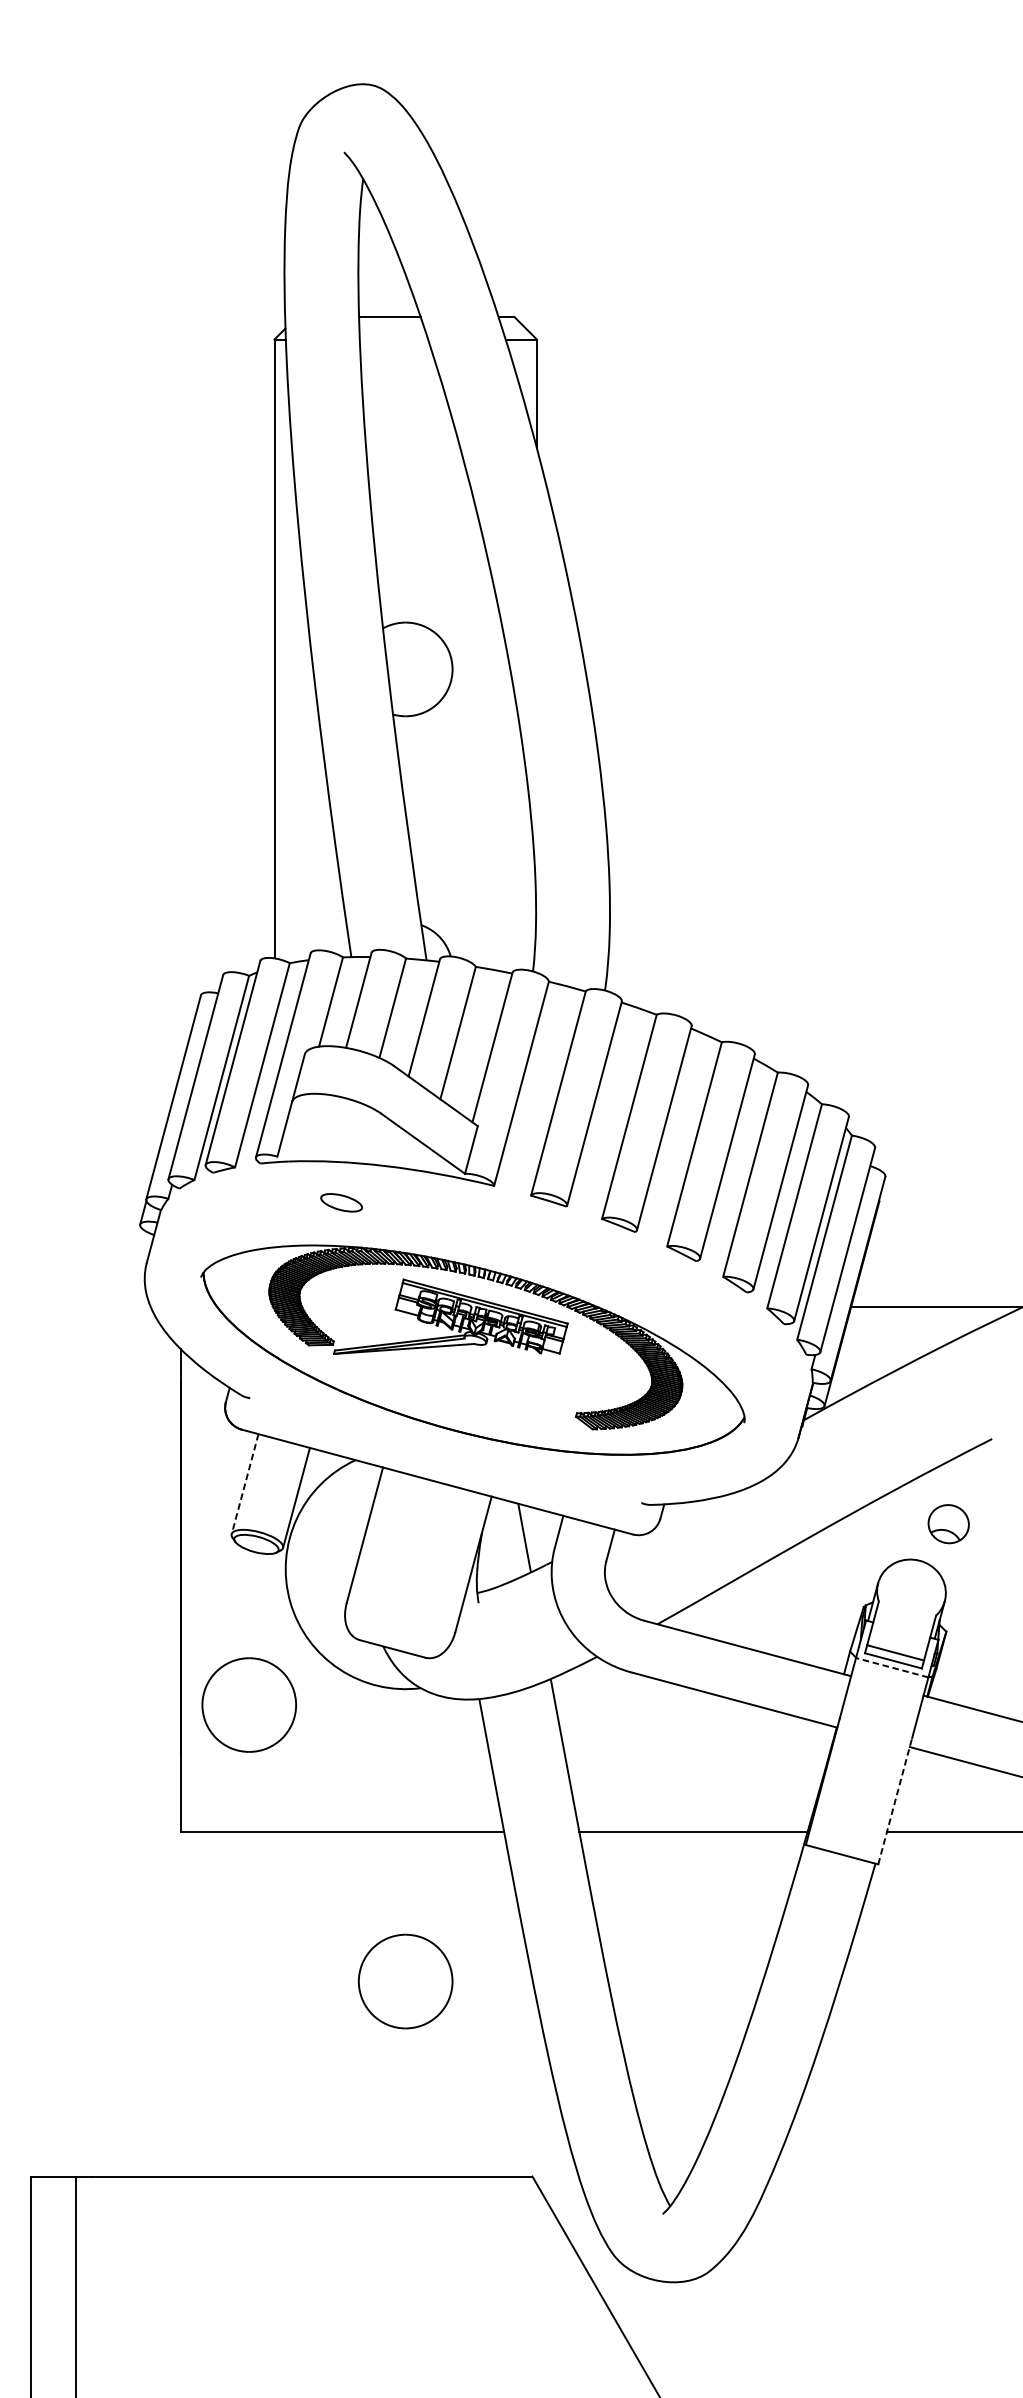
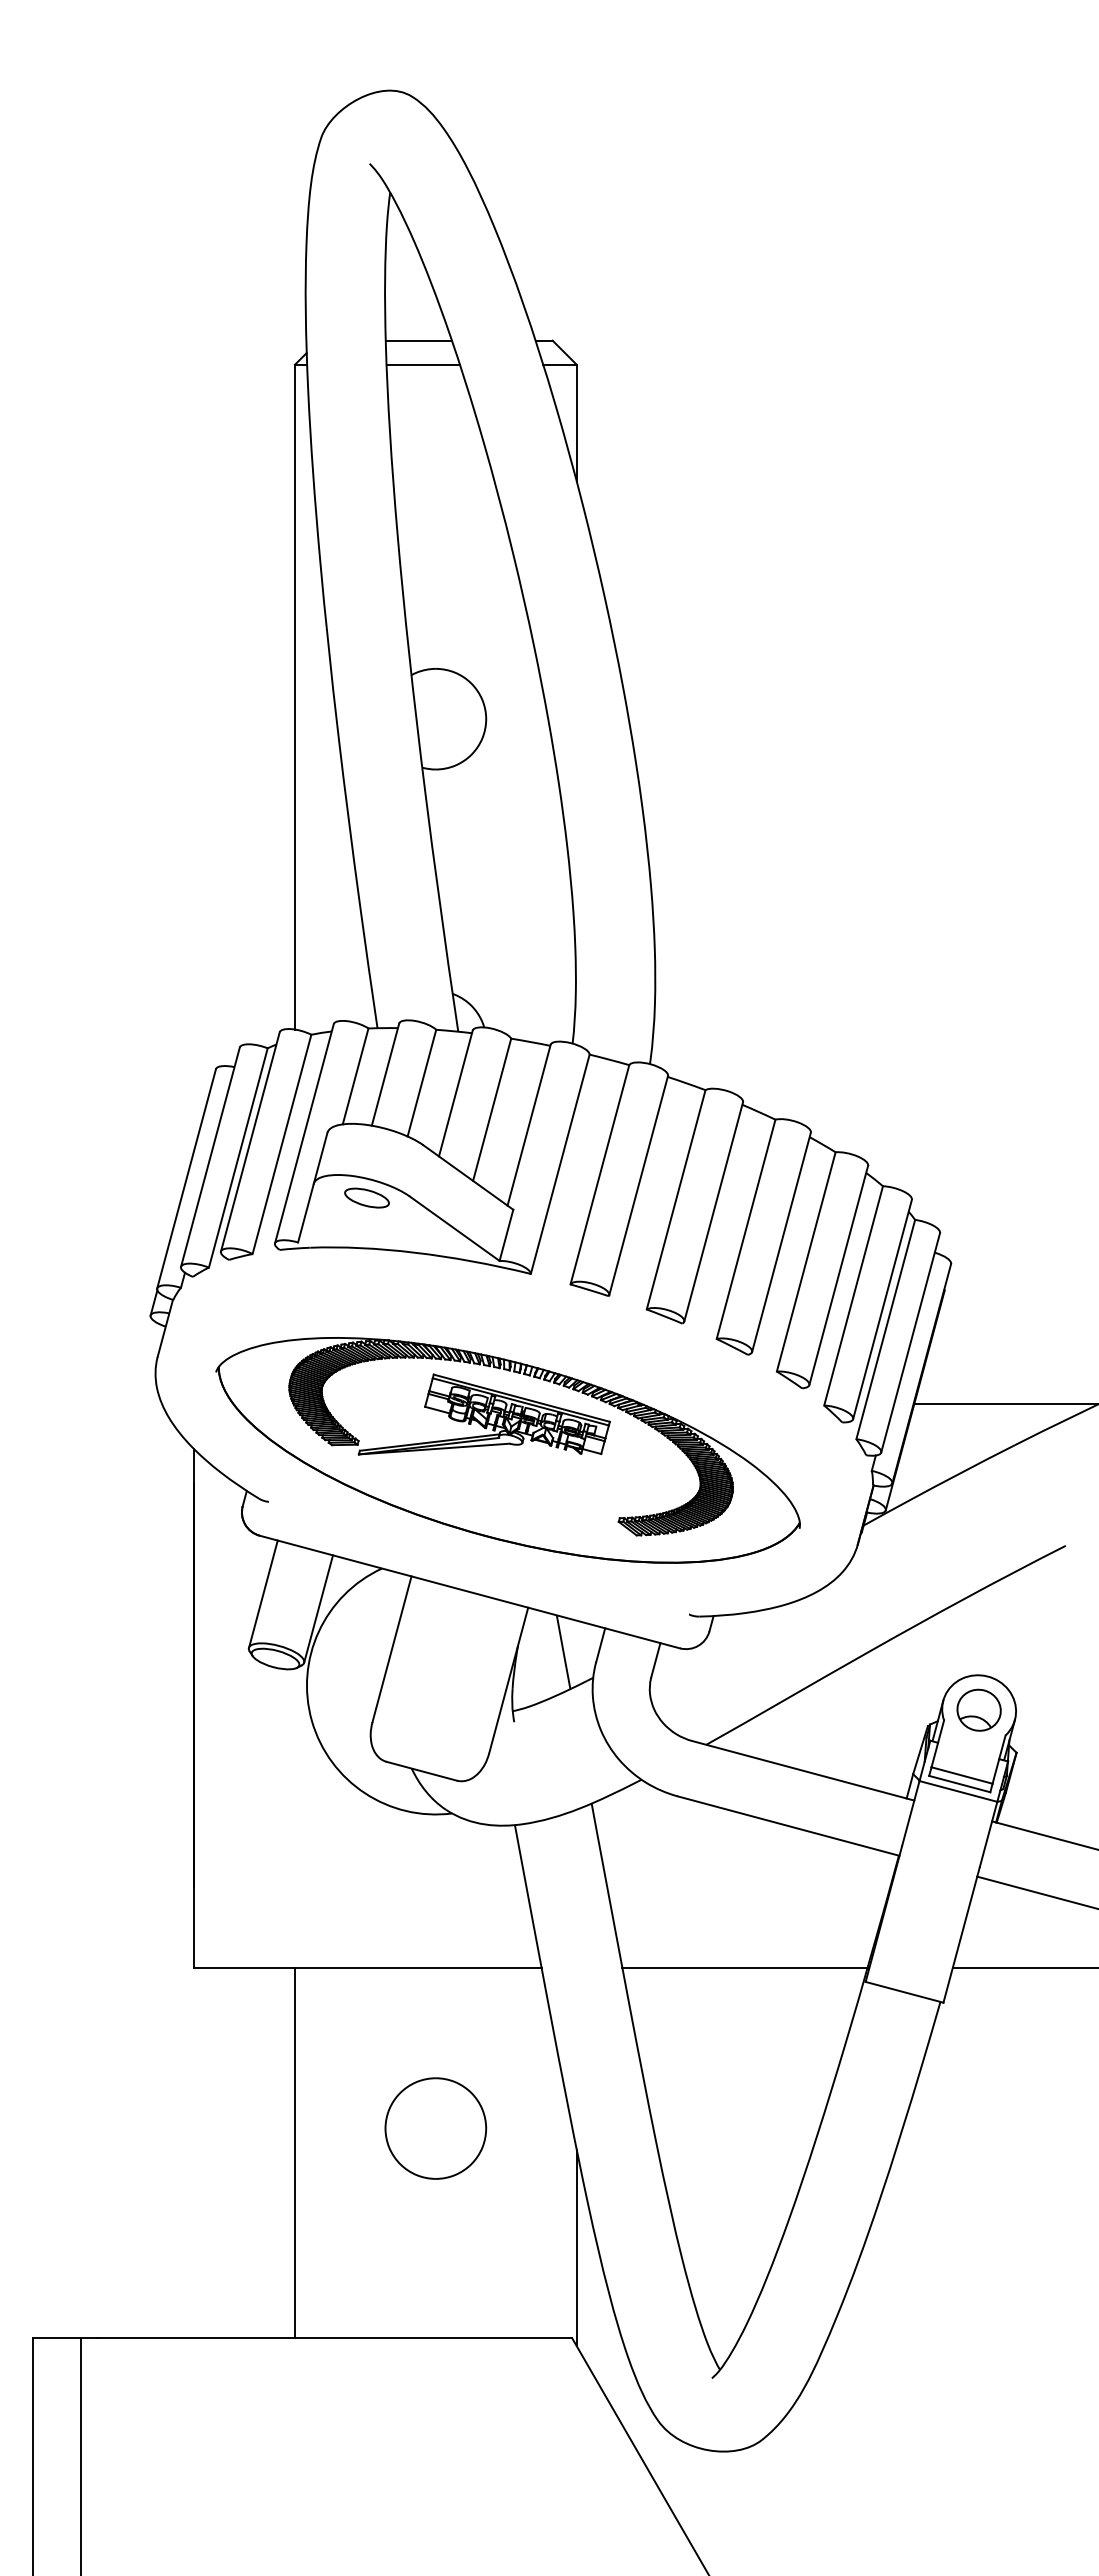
line: (394, 339) -> (423, 364), added
part: (341, 1202) -> (366, 1197), moved
line: (245, 1484) -> (263, 1594), dashed -> solid
part: (948, 1523) -> (978, 1709), moved
line: (891, 1667) -> (957, 1791), dashed -> solid
part: (248, 1704) -> (267, 1831), removed
line: (895, 1800) -> (961, 1934), dashed -> solid
line: (274, 2003) -> (294, 2152), added
line: (536, 2093) -> (576, 2248), added

